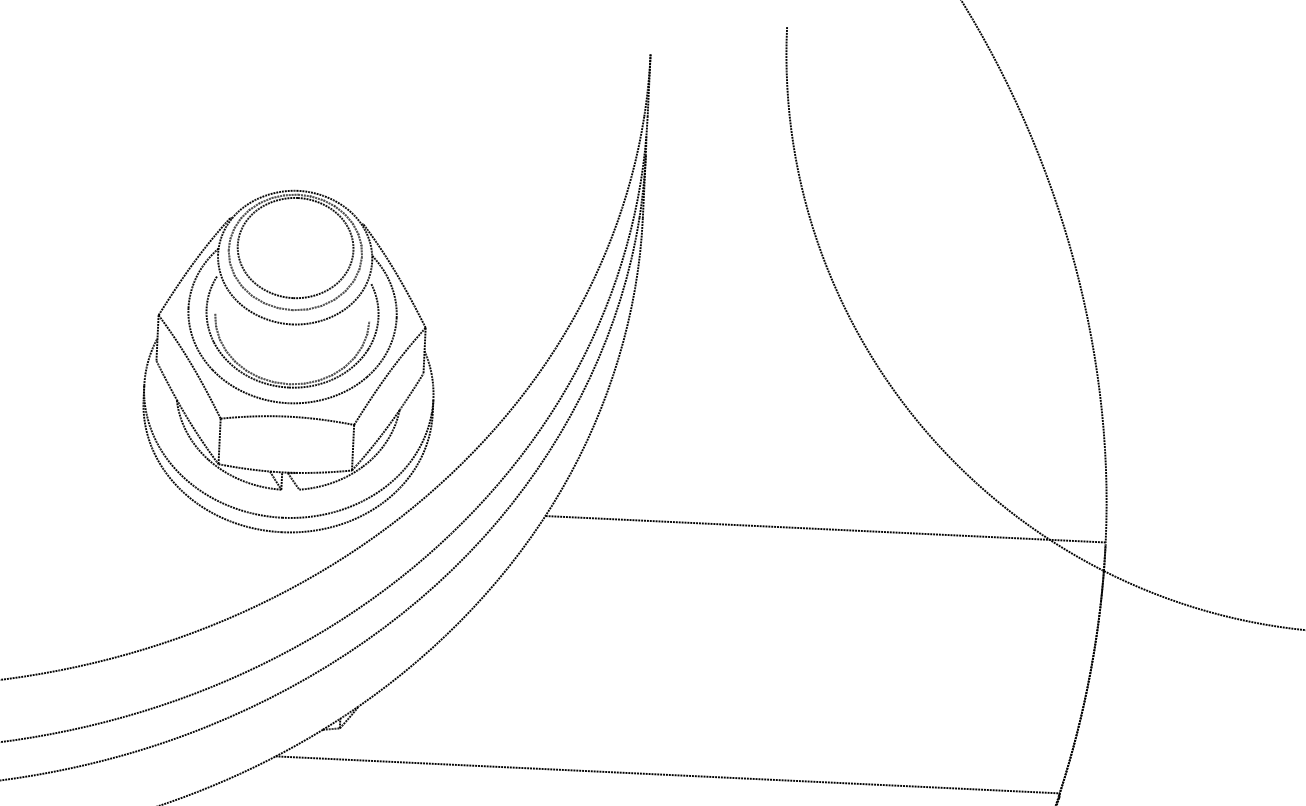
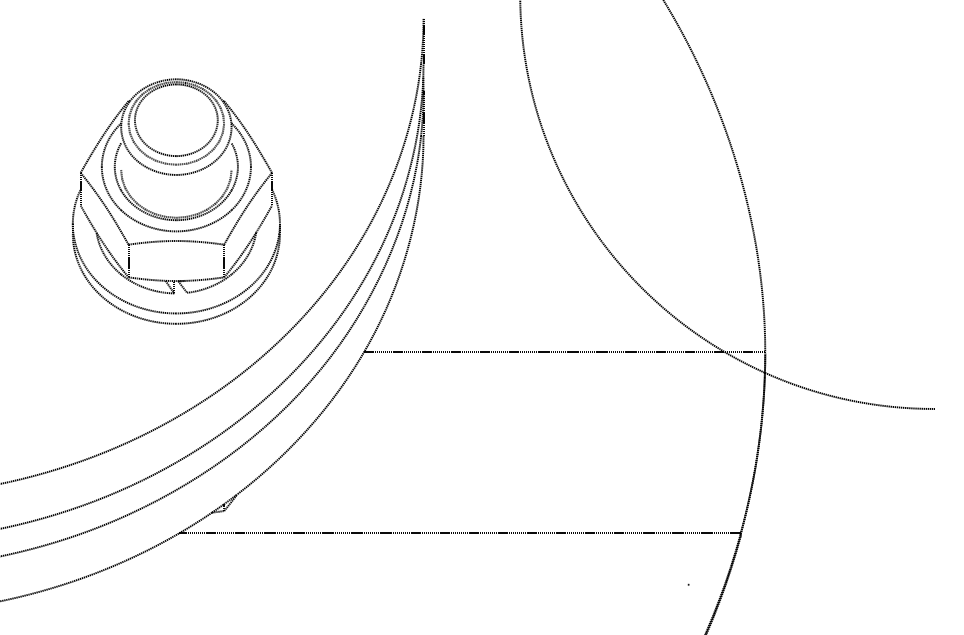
part: (289, 361) -> (175, 201), moved

